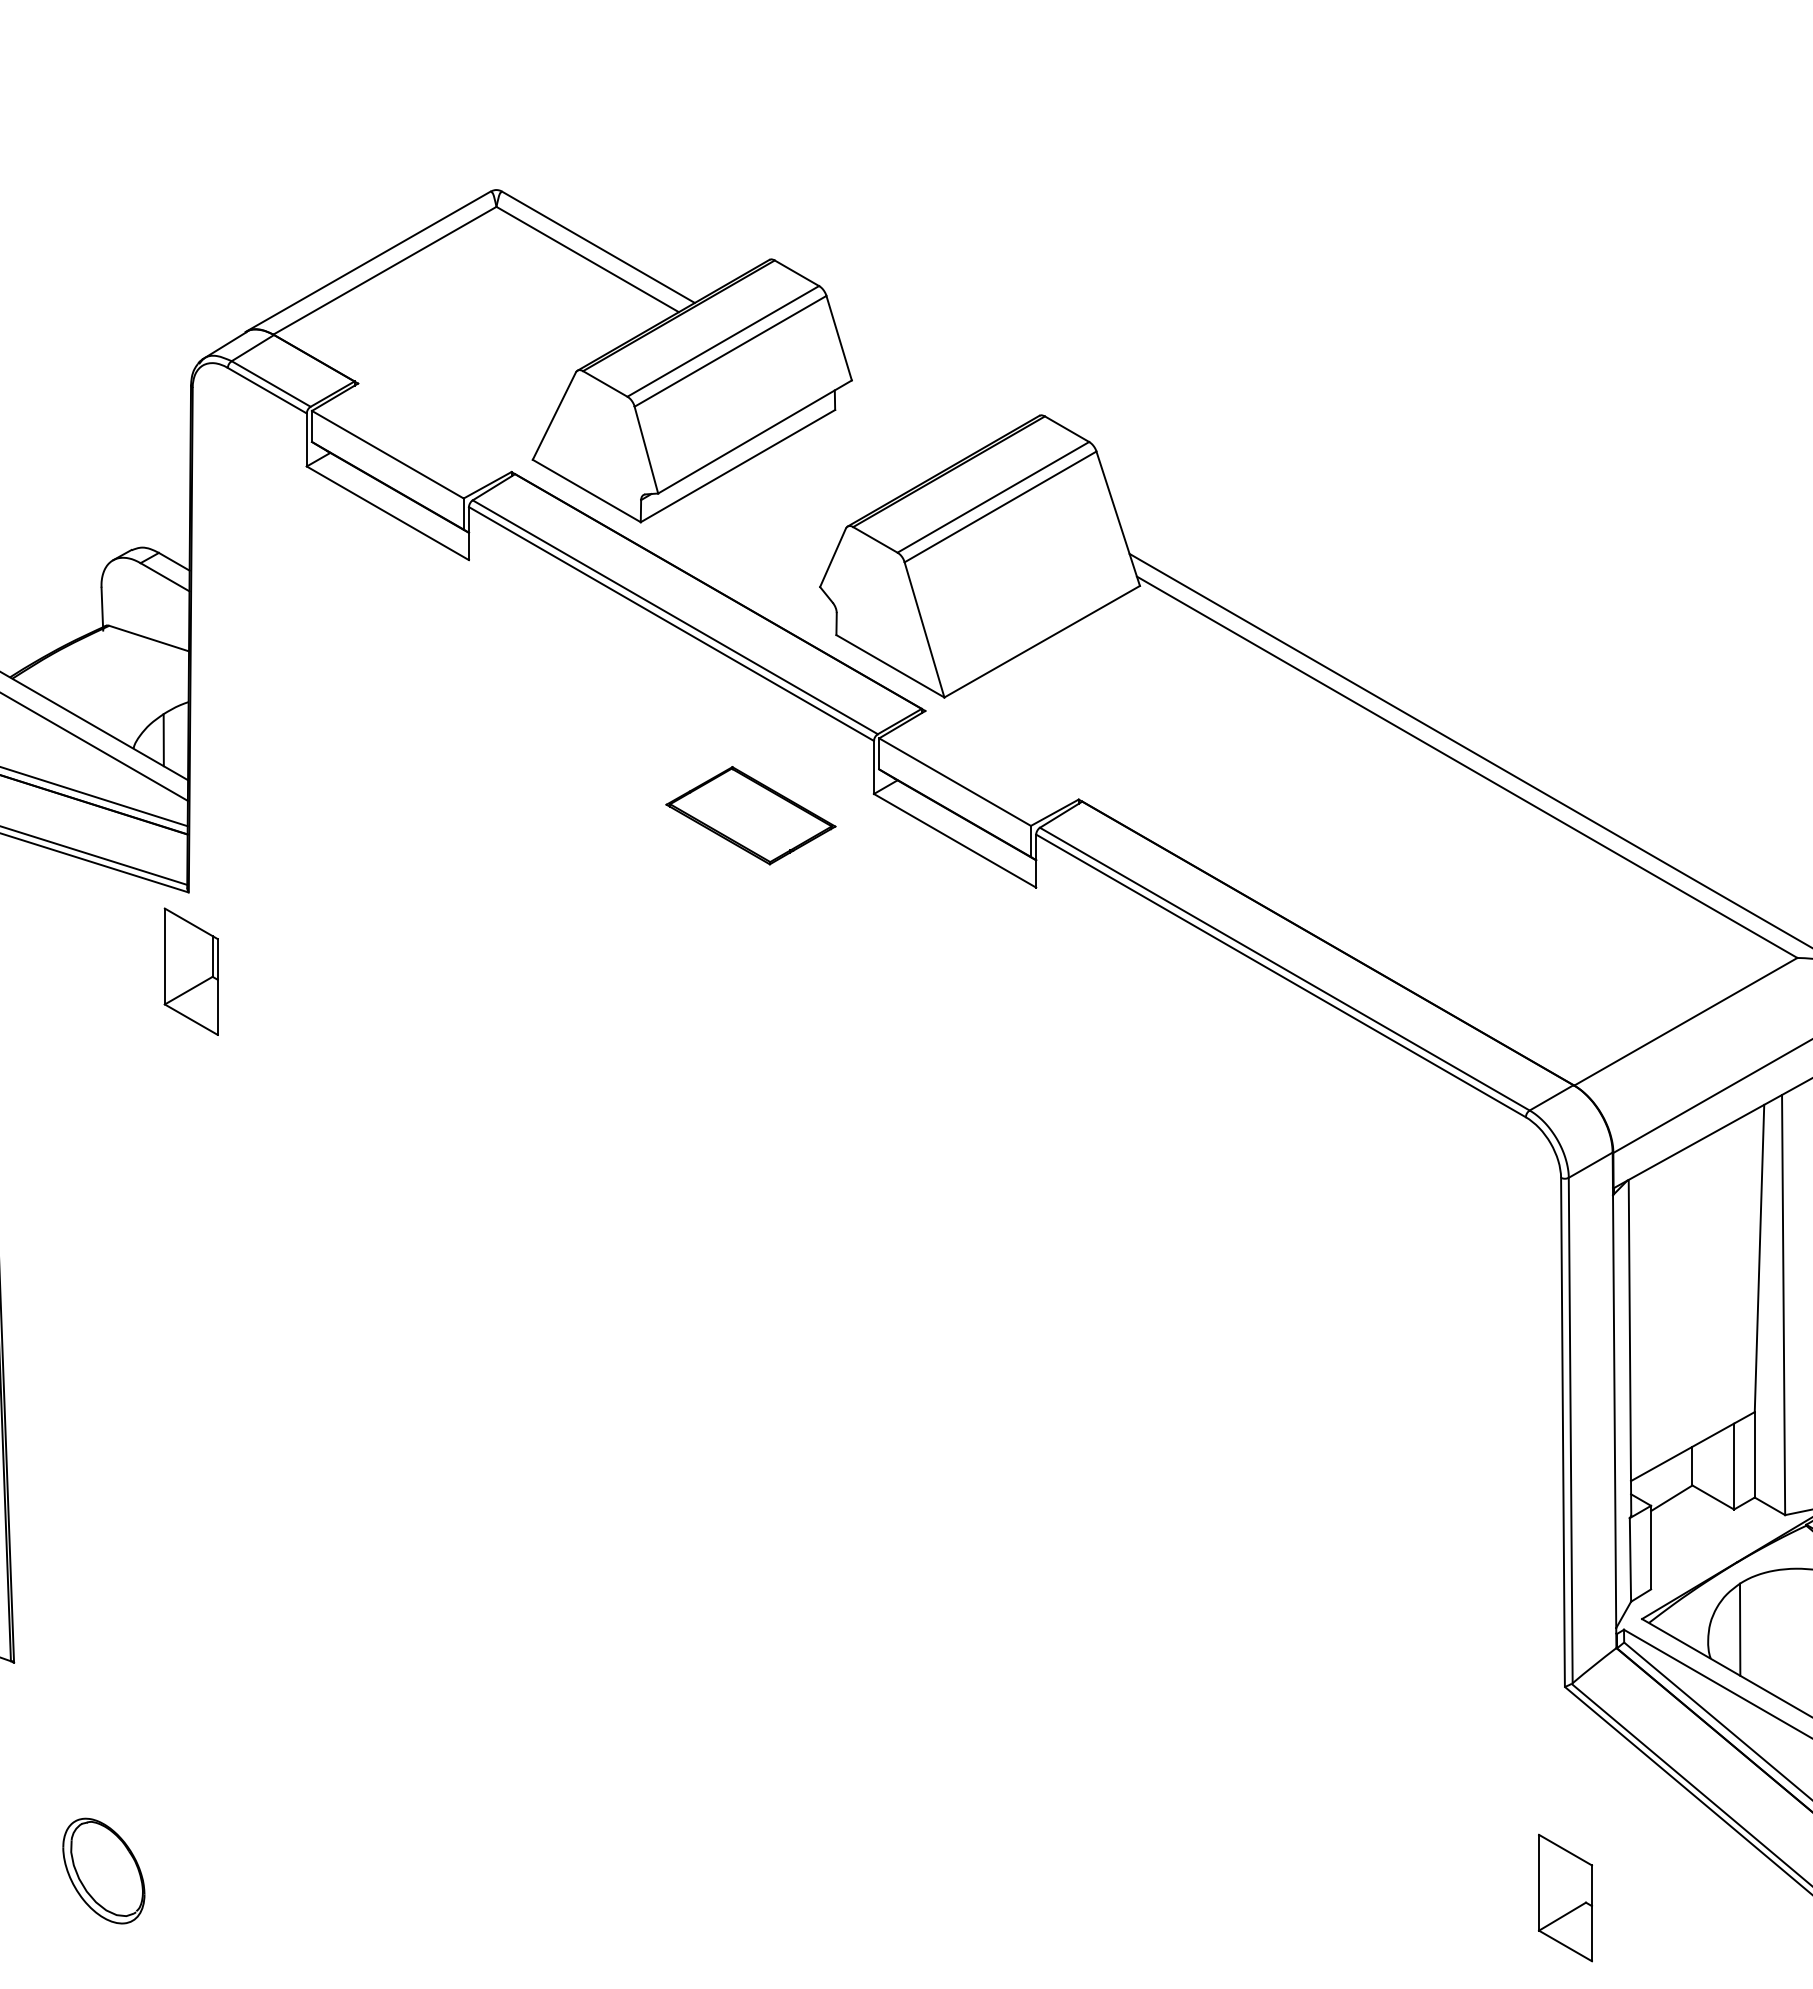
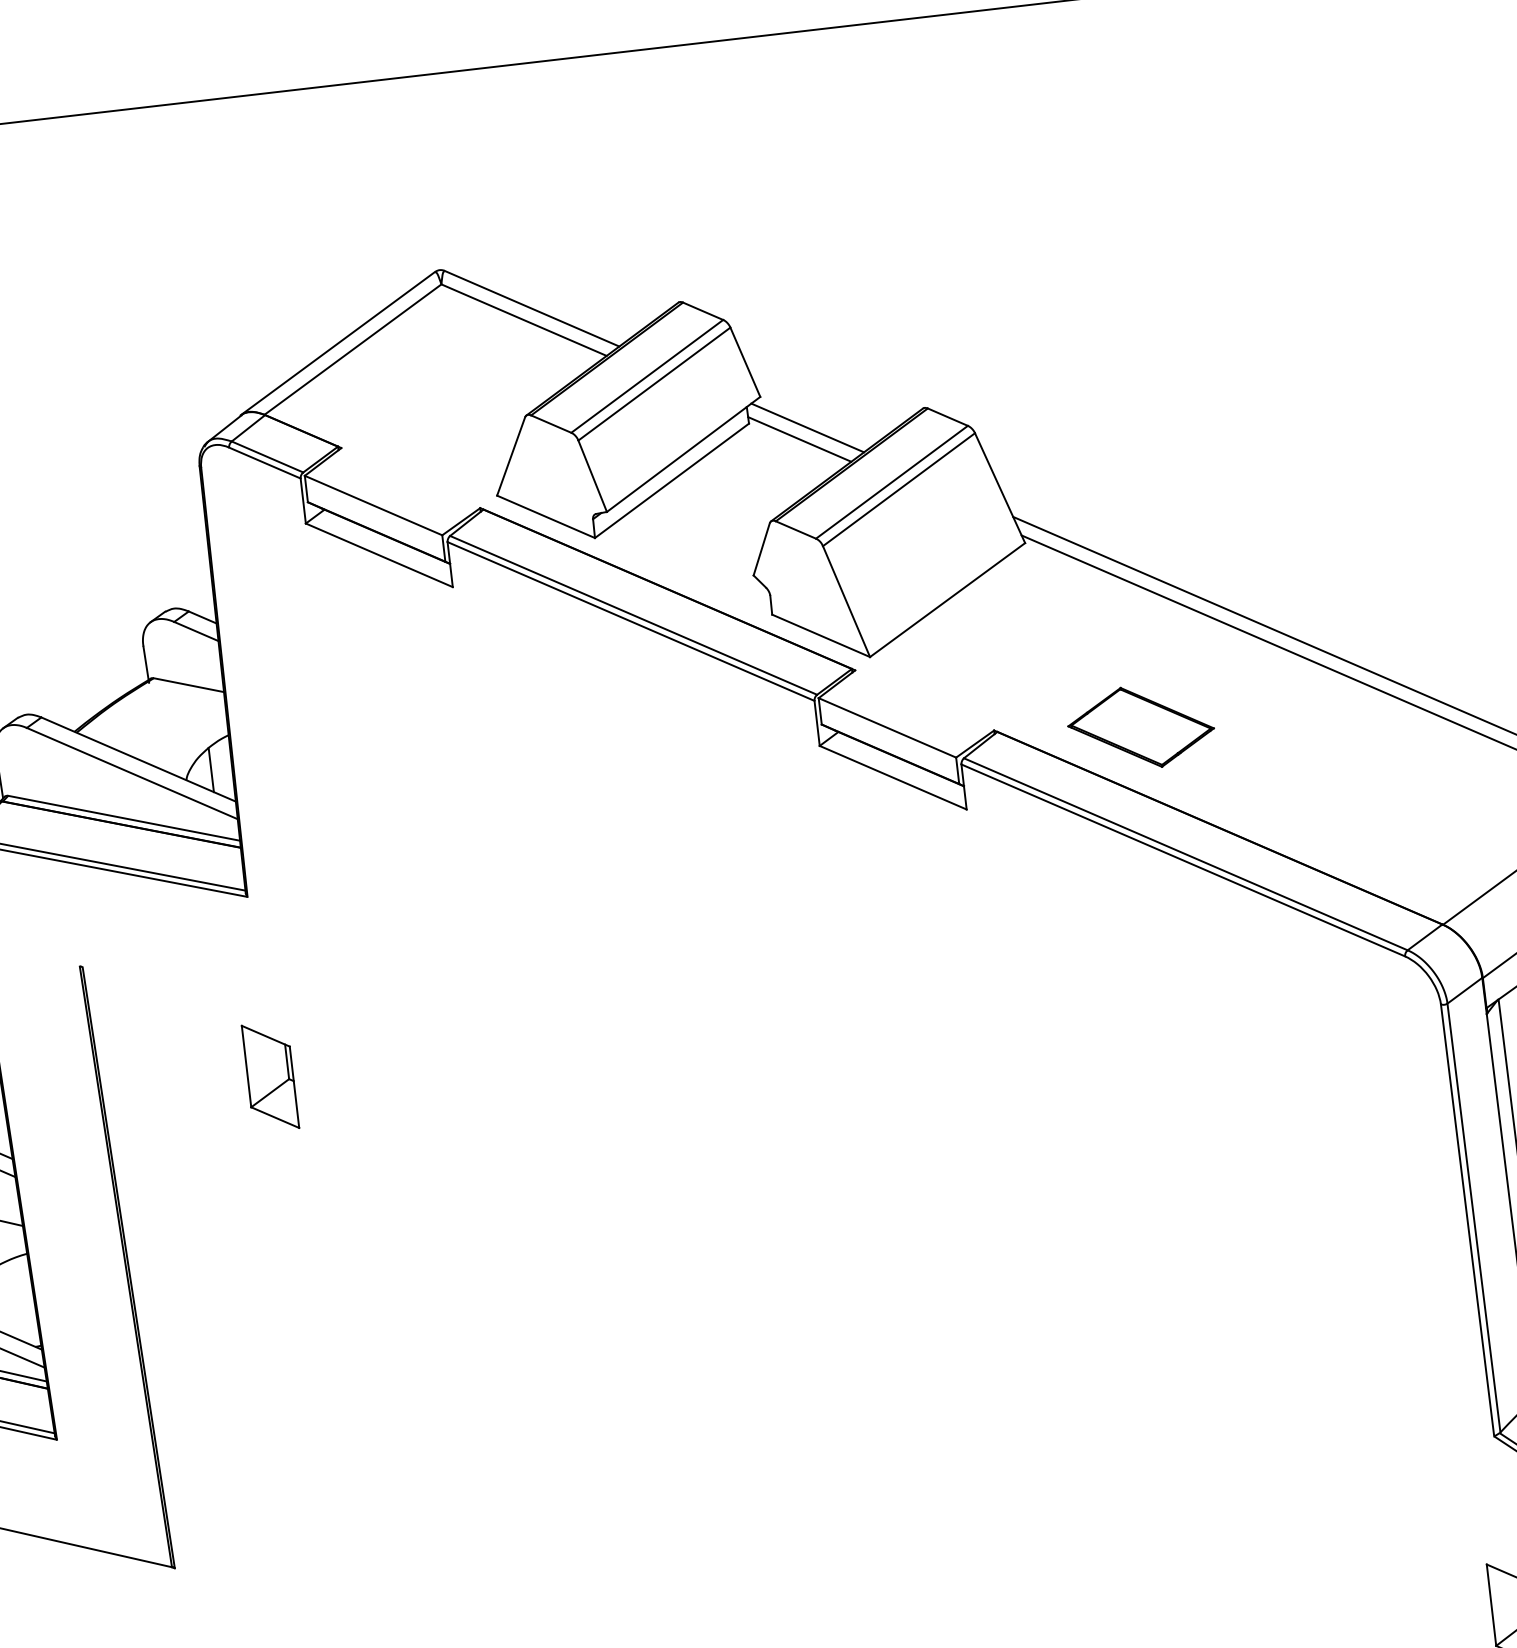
line: (902, 422) -> (807, 427), added
line: (891, 435) -> (799, 439), added
part: (750, 815) -> (1140, 727), moved
part: (190, 971) -> (269, 1076), moved

